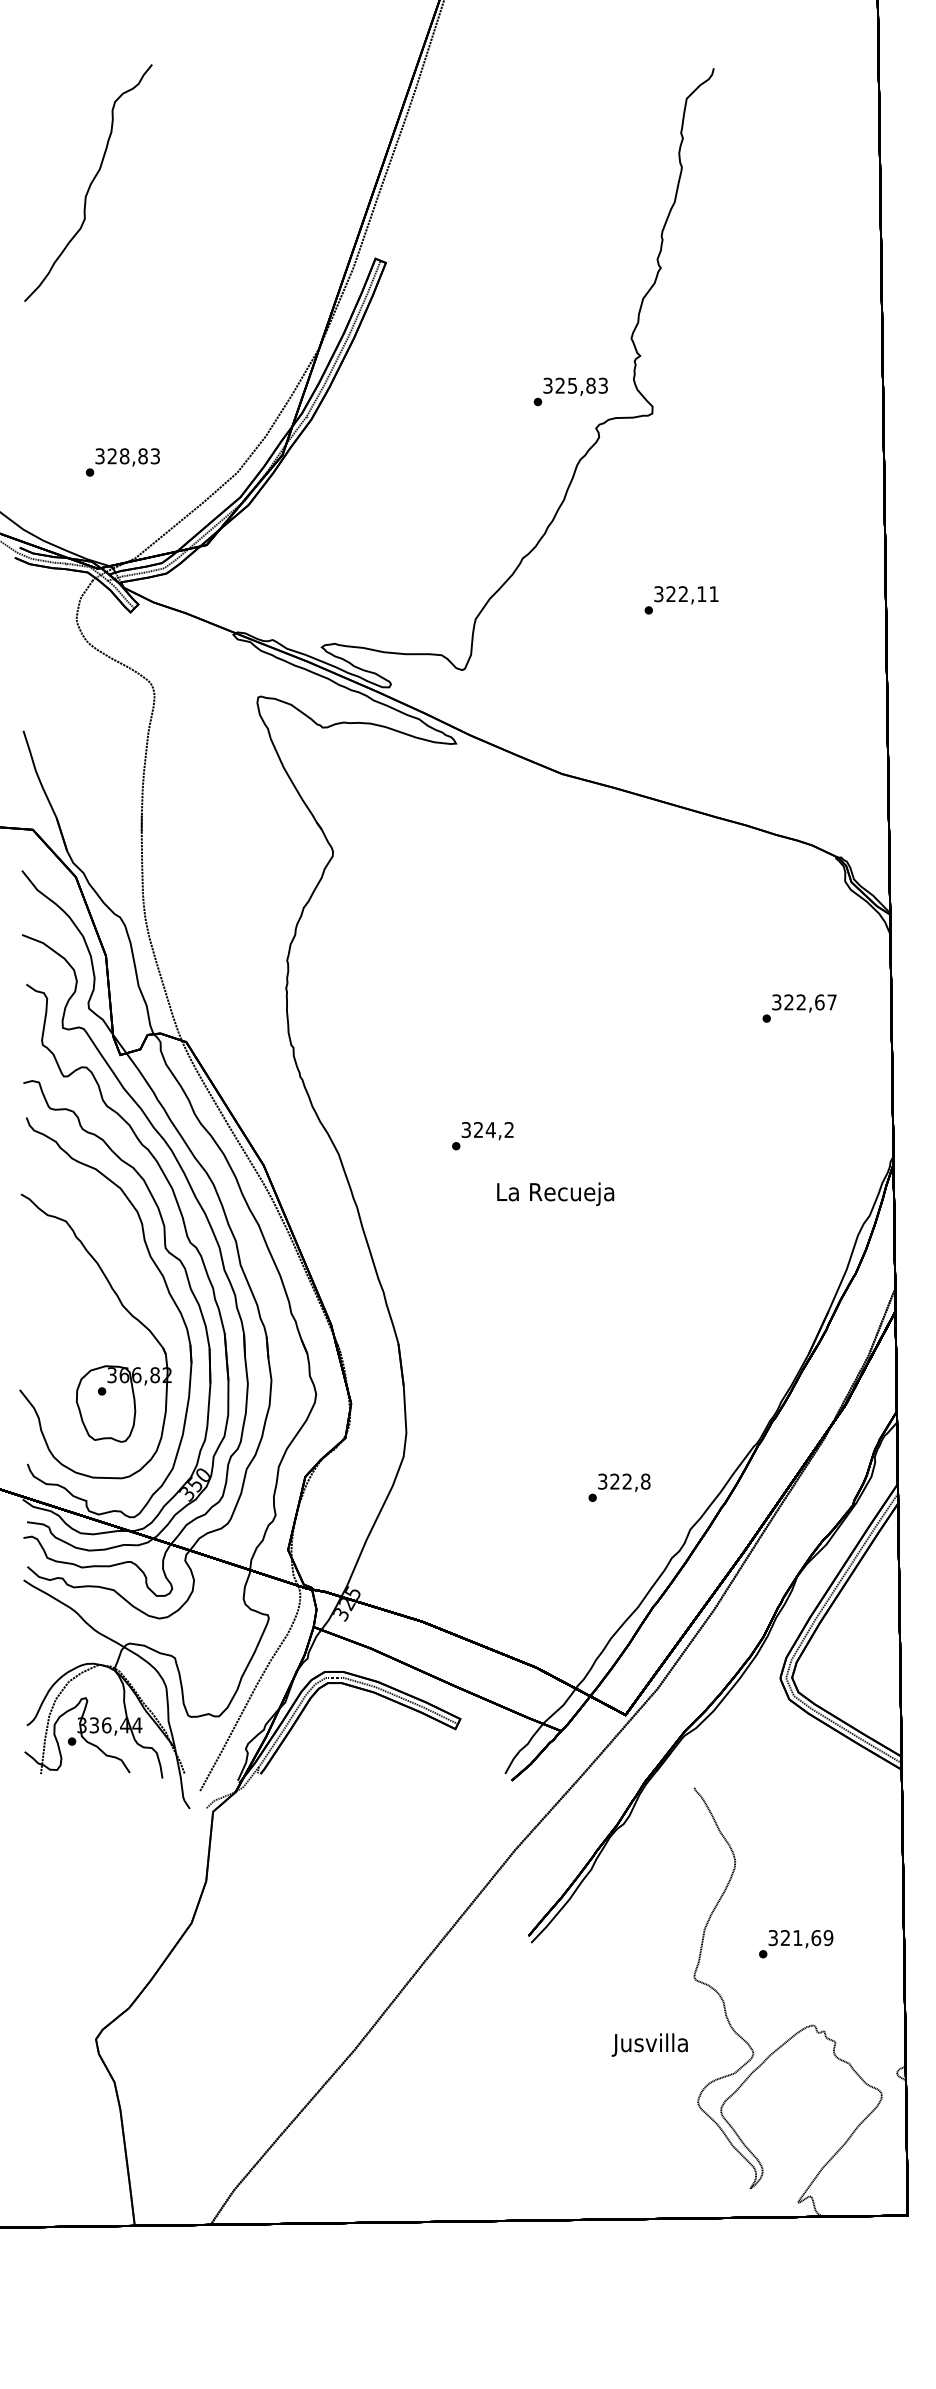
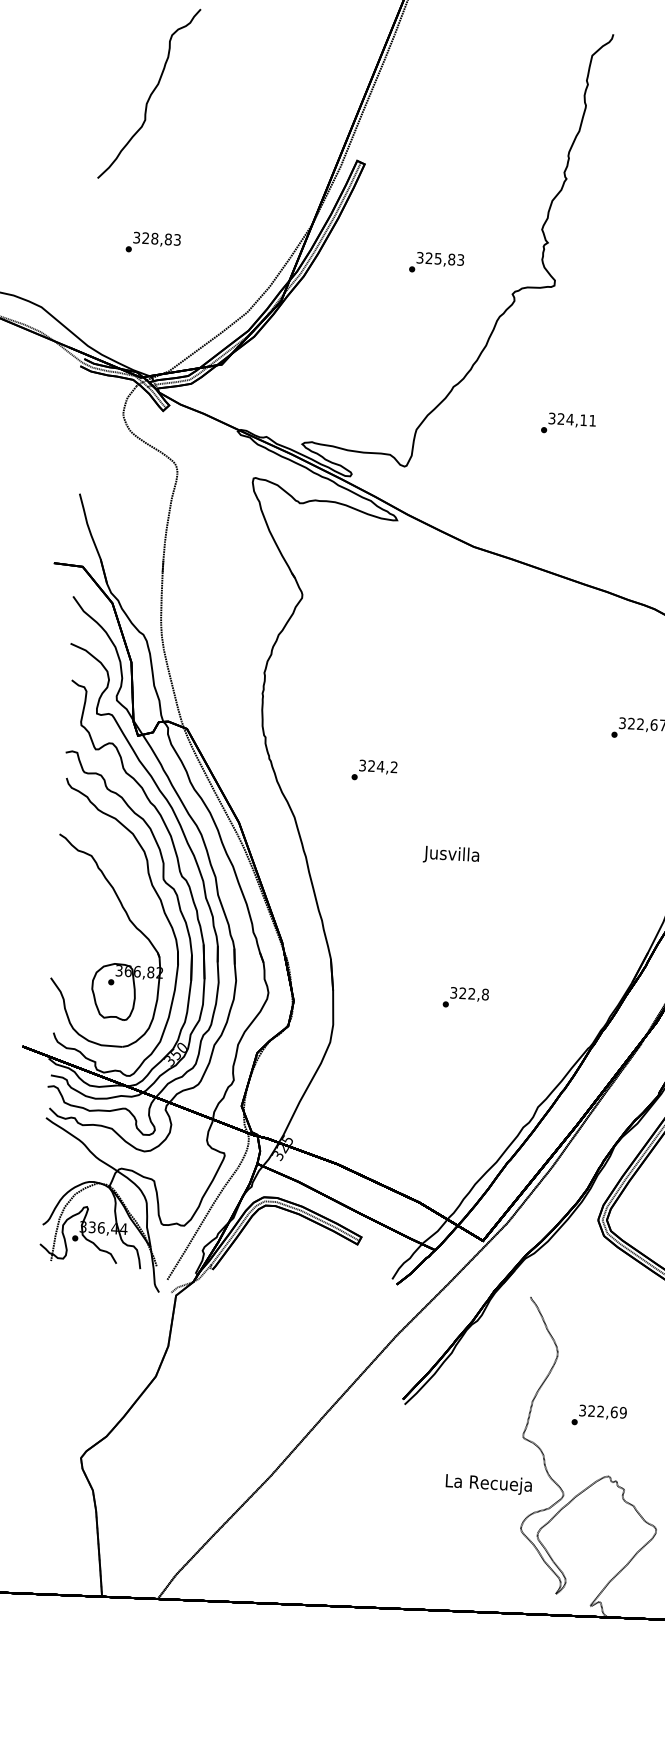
text: (570, 391) -> (436, 262), moved
text: (122, 462) -> (153, 243), moved
text: (683, 593) -> (570, 419), 322,11 -> 324,11
text: (482, 1136) -> (374, 771), moved
text: (555, 1194) -> (452, 855), La Recueja -> Jusvilla
text: (619, 1487) -> (465, 997), moved
text: (797, 1937) -> (600, 1411), 321,69 -> 322,69
text: (651, 2045) -> (488, 1484), Jusvilla -> La Recueja

